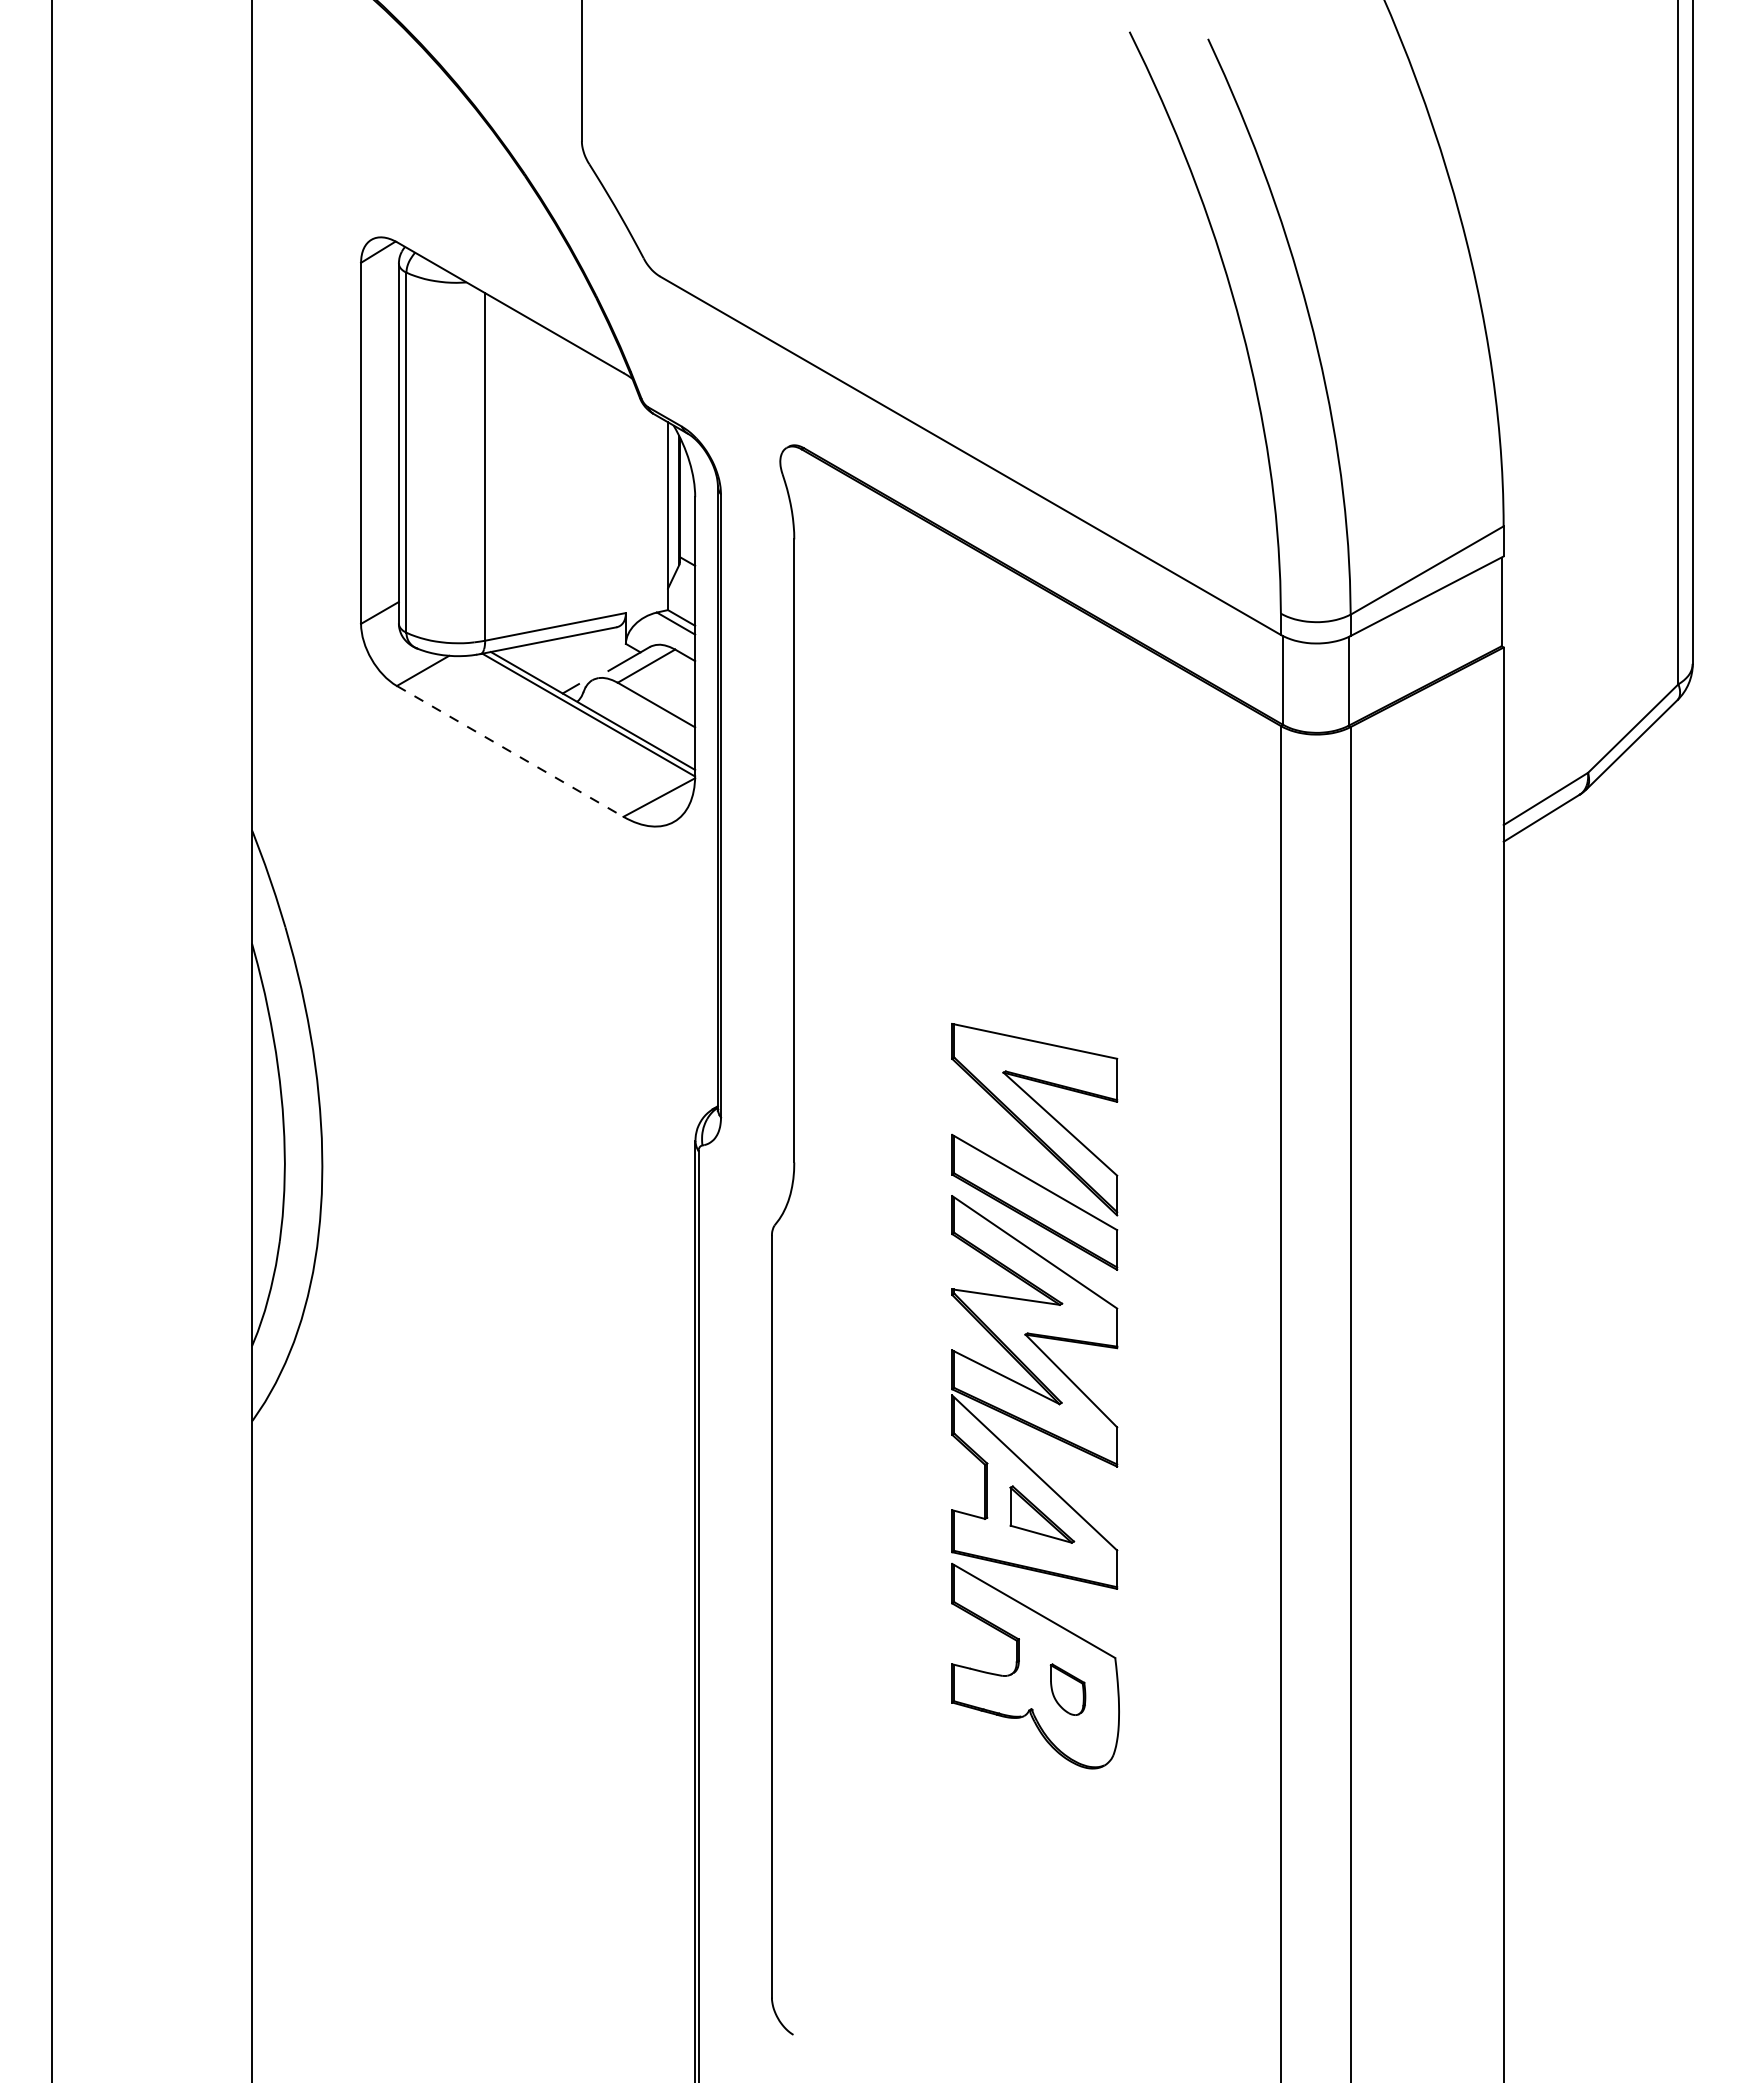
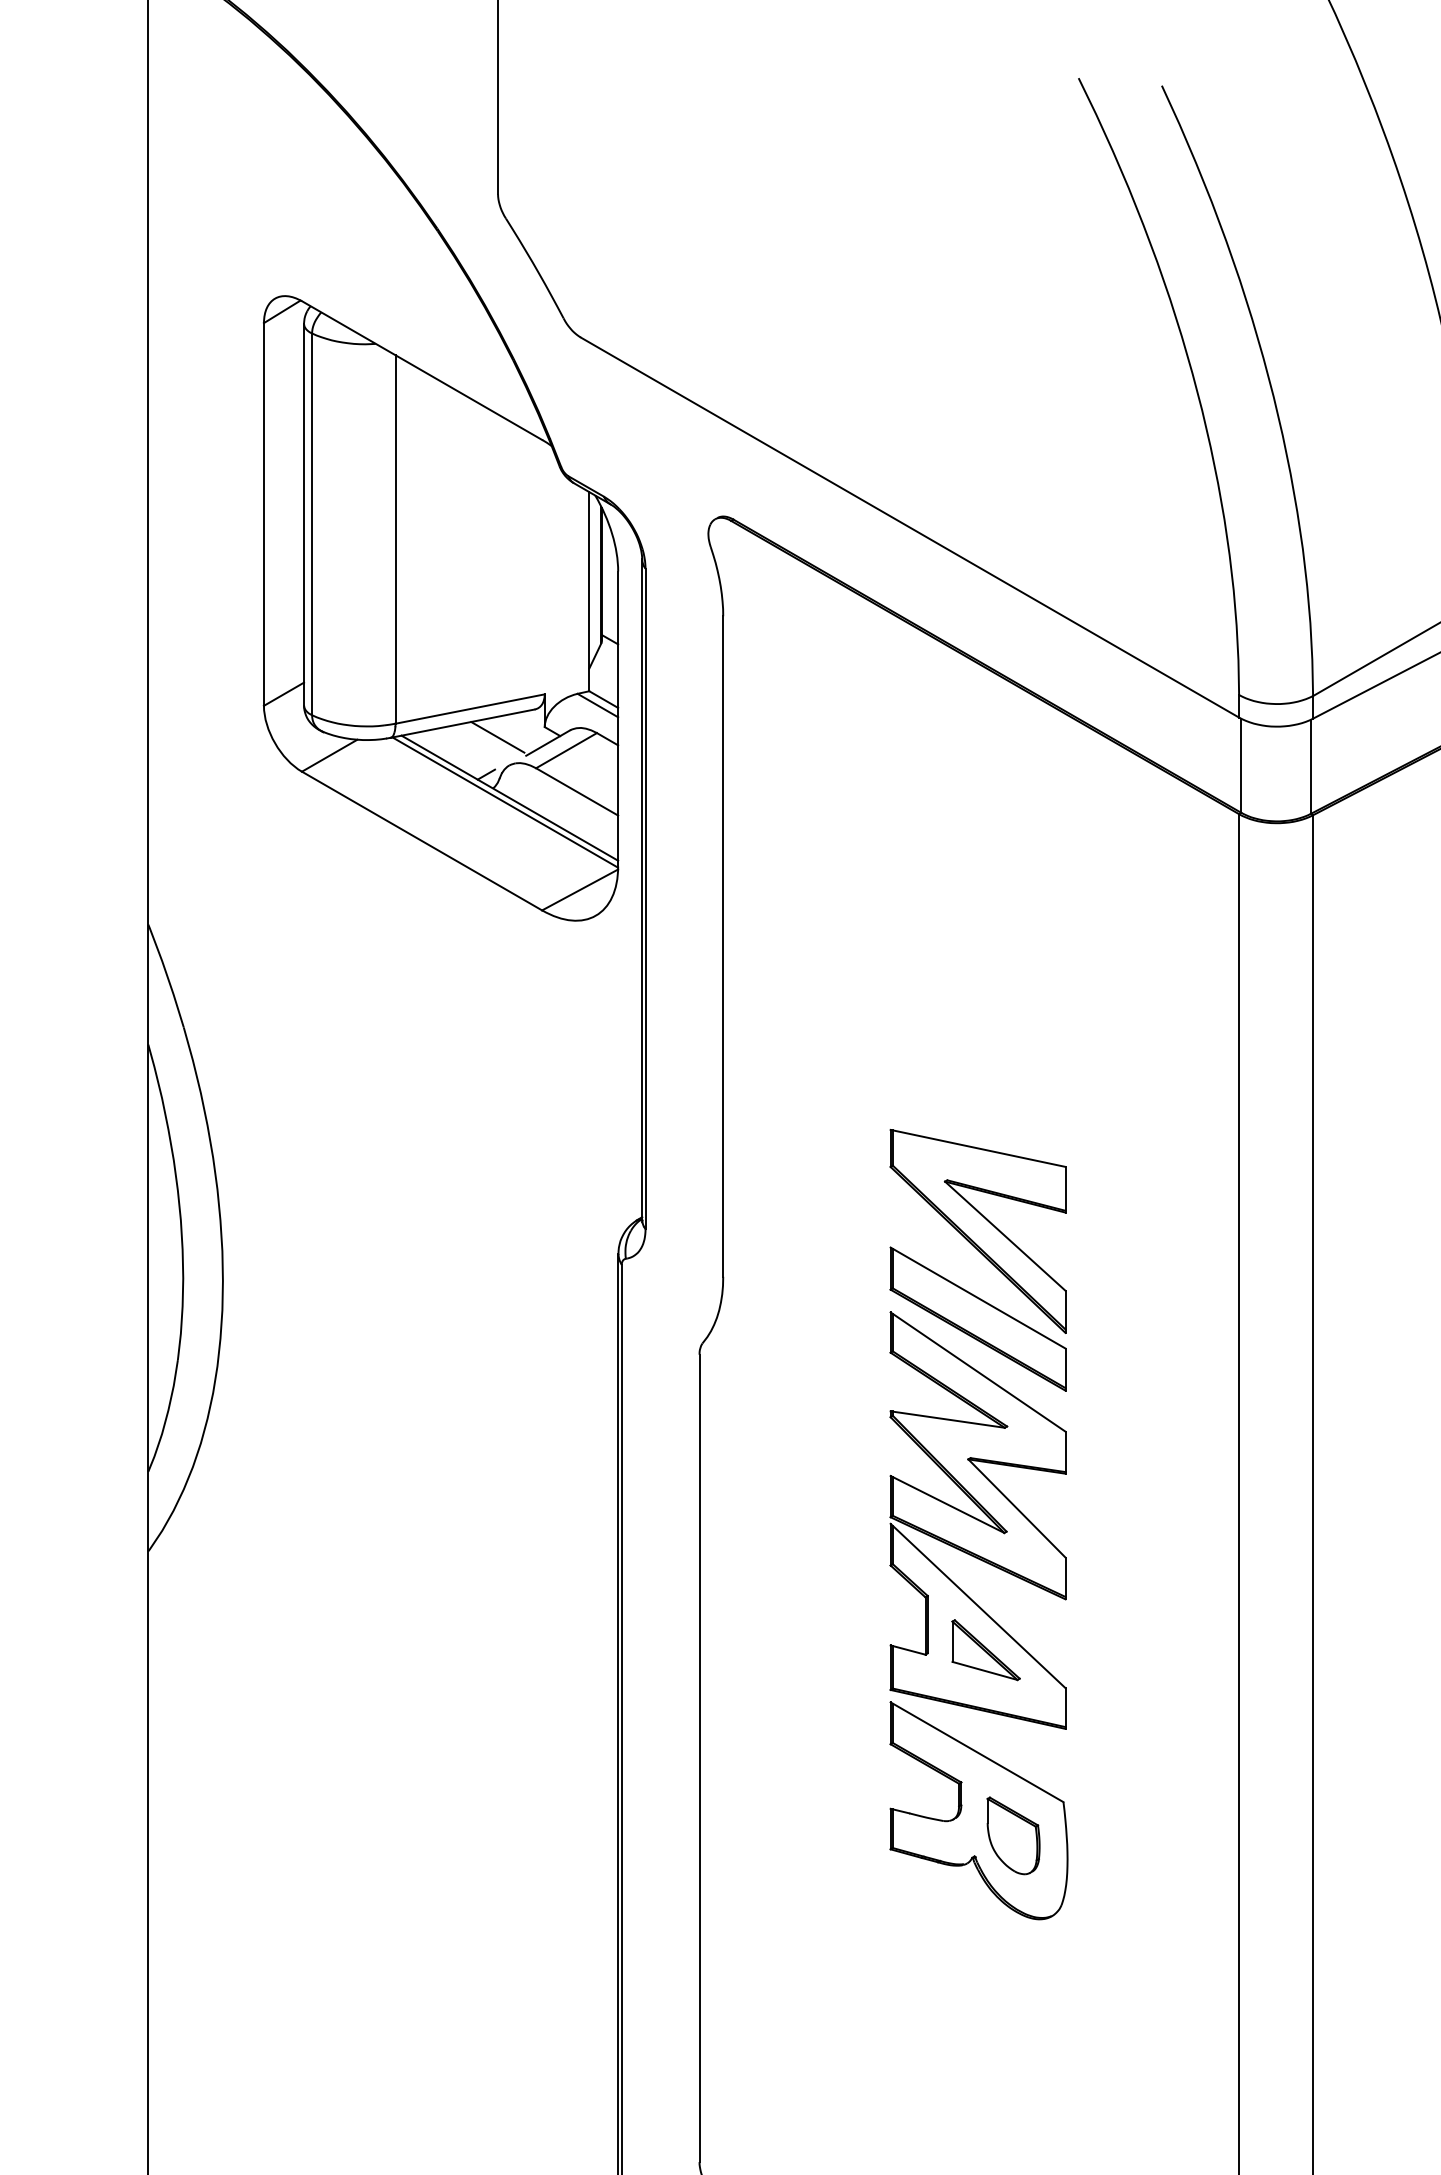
line: (581, 653) -> (497, 737), added
line: (510, 751) -> (422, 841), dashed -> solid
part: (1067, 1689) -> (1012, 1835), size x1.43

